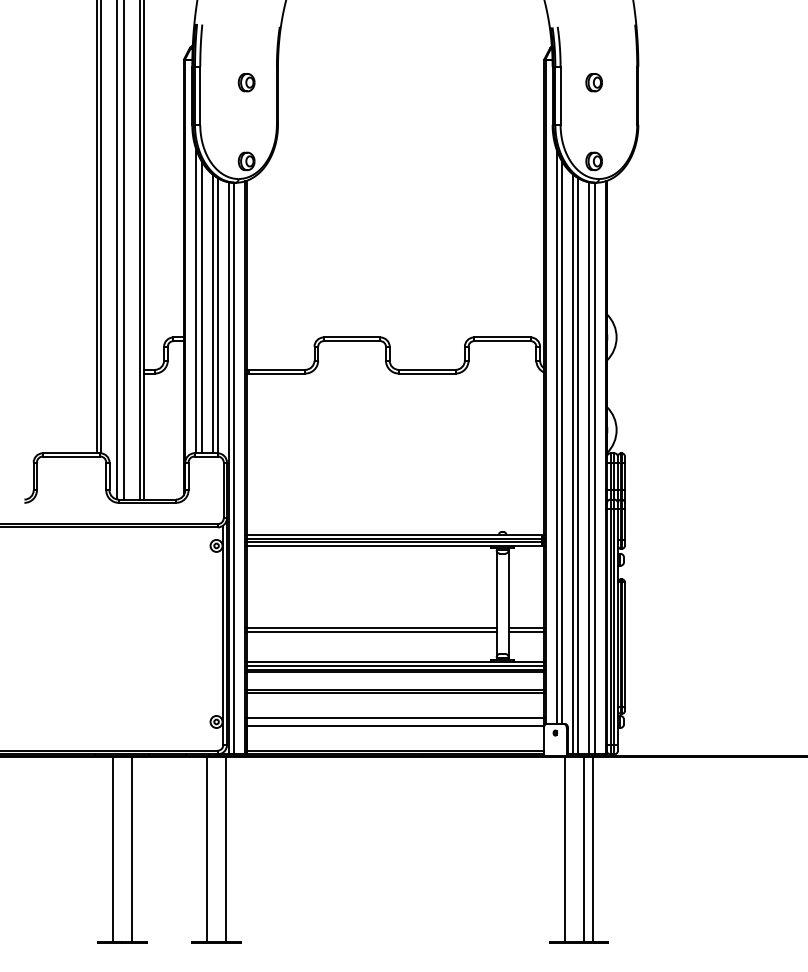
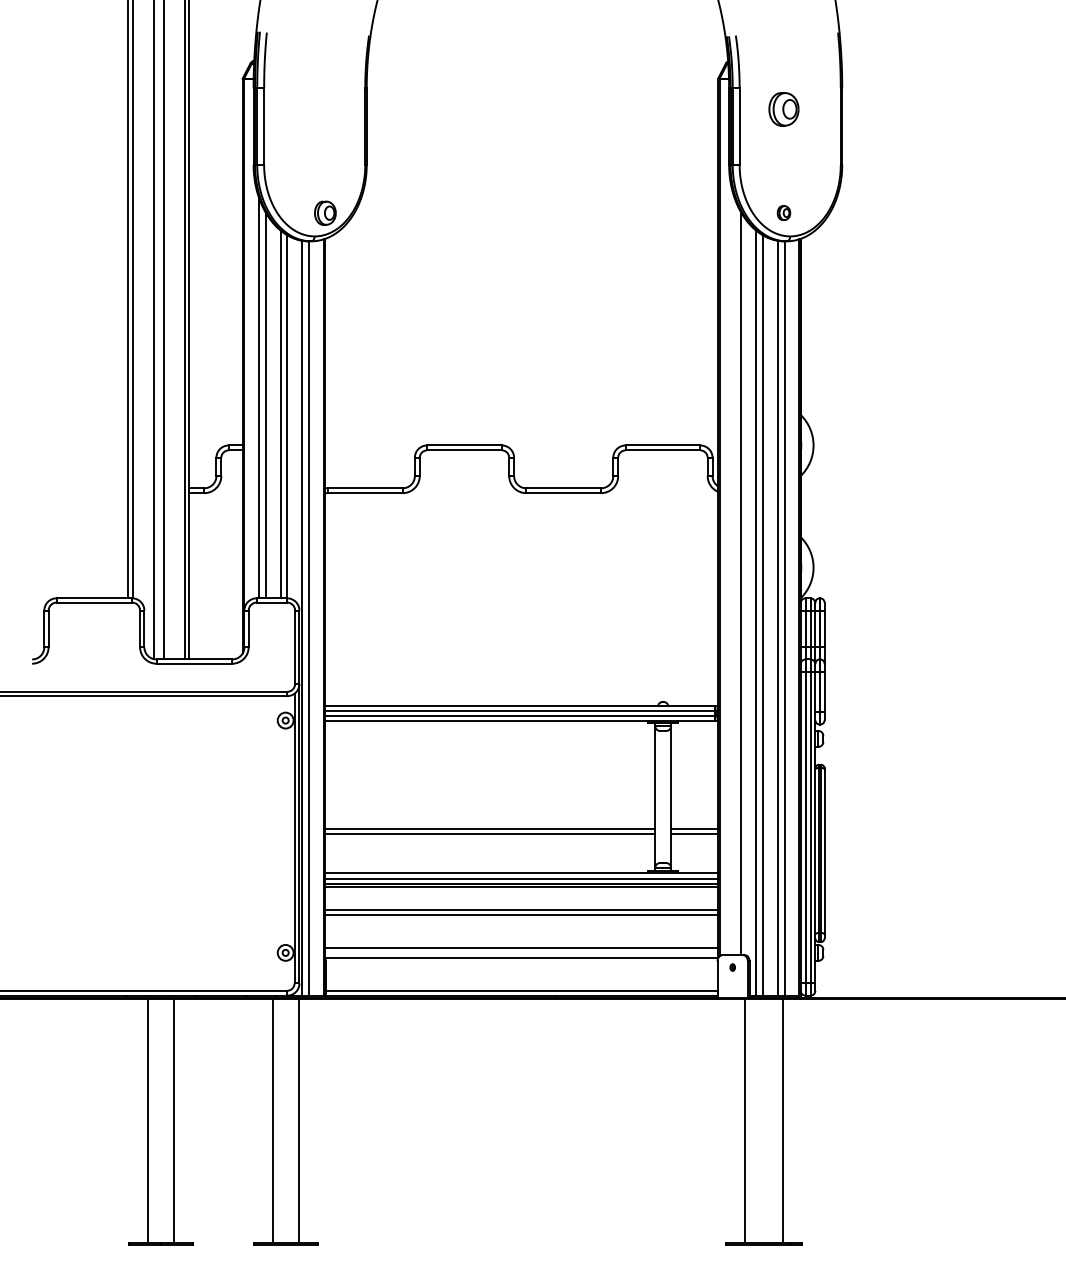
part: (246, 82) -> (325, 108), removed
part: (593, 82) -> (783, 108), size x1.4
part: (593, 160) -> (783, 212), size x0.6
line: (556, 436) -> (734, 576), removed
line: (583, 848) -> (770, 1120), removed

